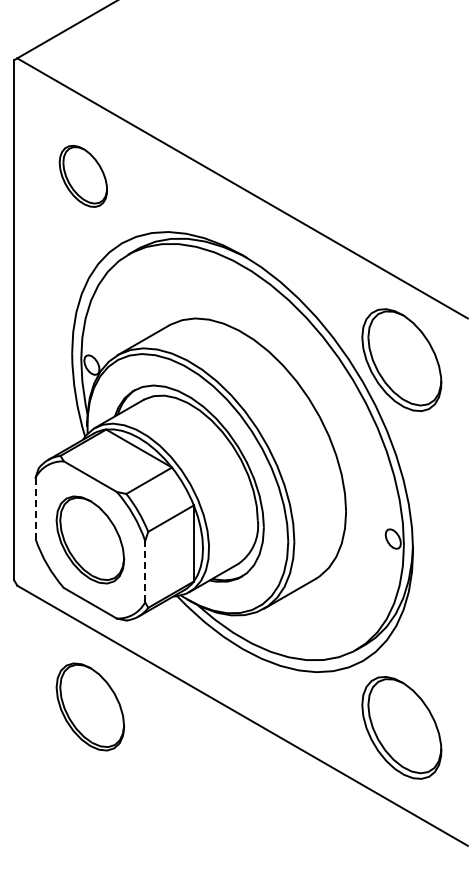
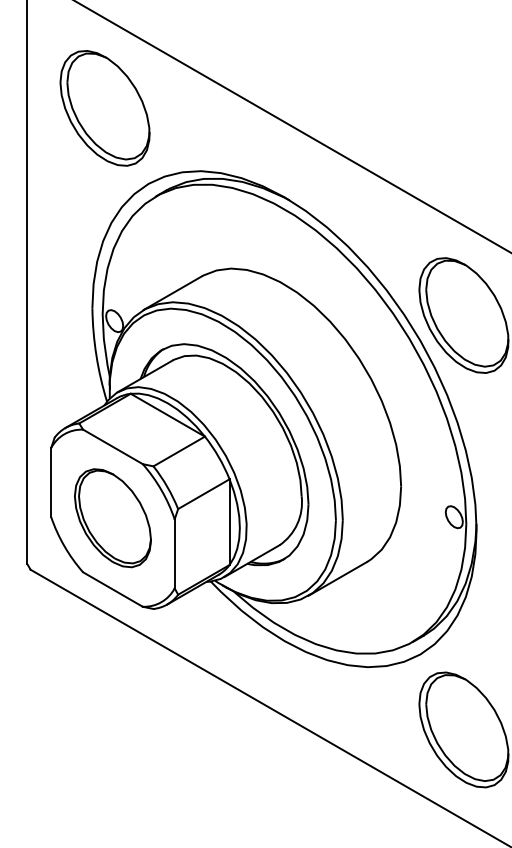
part: (83, 176) -> (105, 108), size x1.67
line: (35, 508) -> (51, 482), dashed -> solid
line: (145, 571) -> (175, 553), dashed -> solid
part: (90, 706) -> (113, 705), removed

